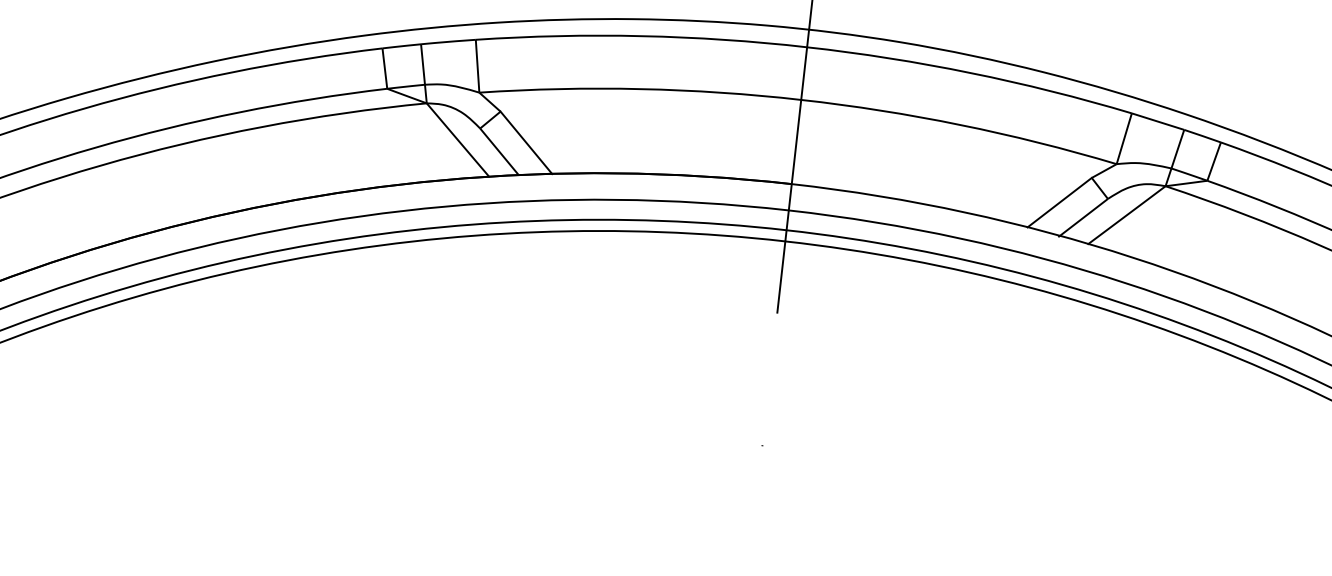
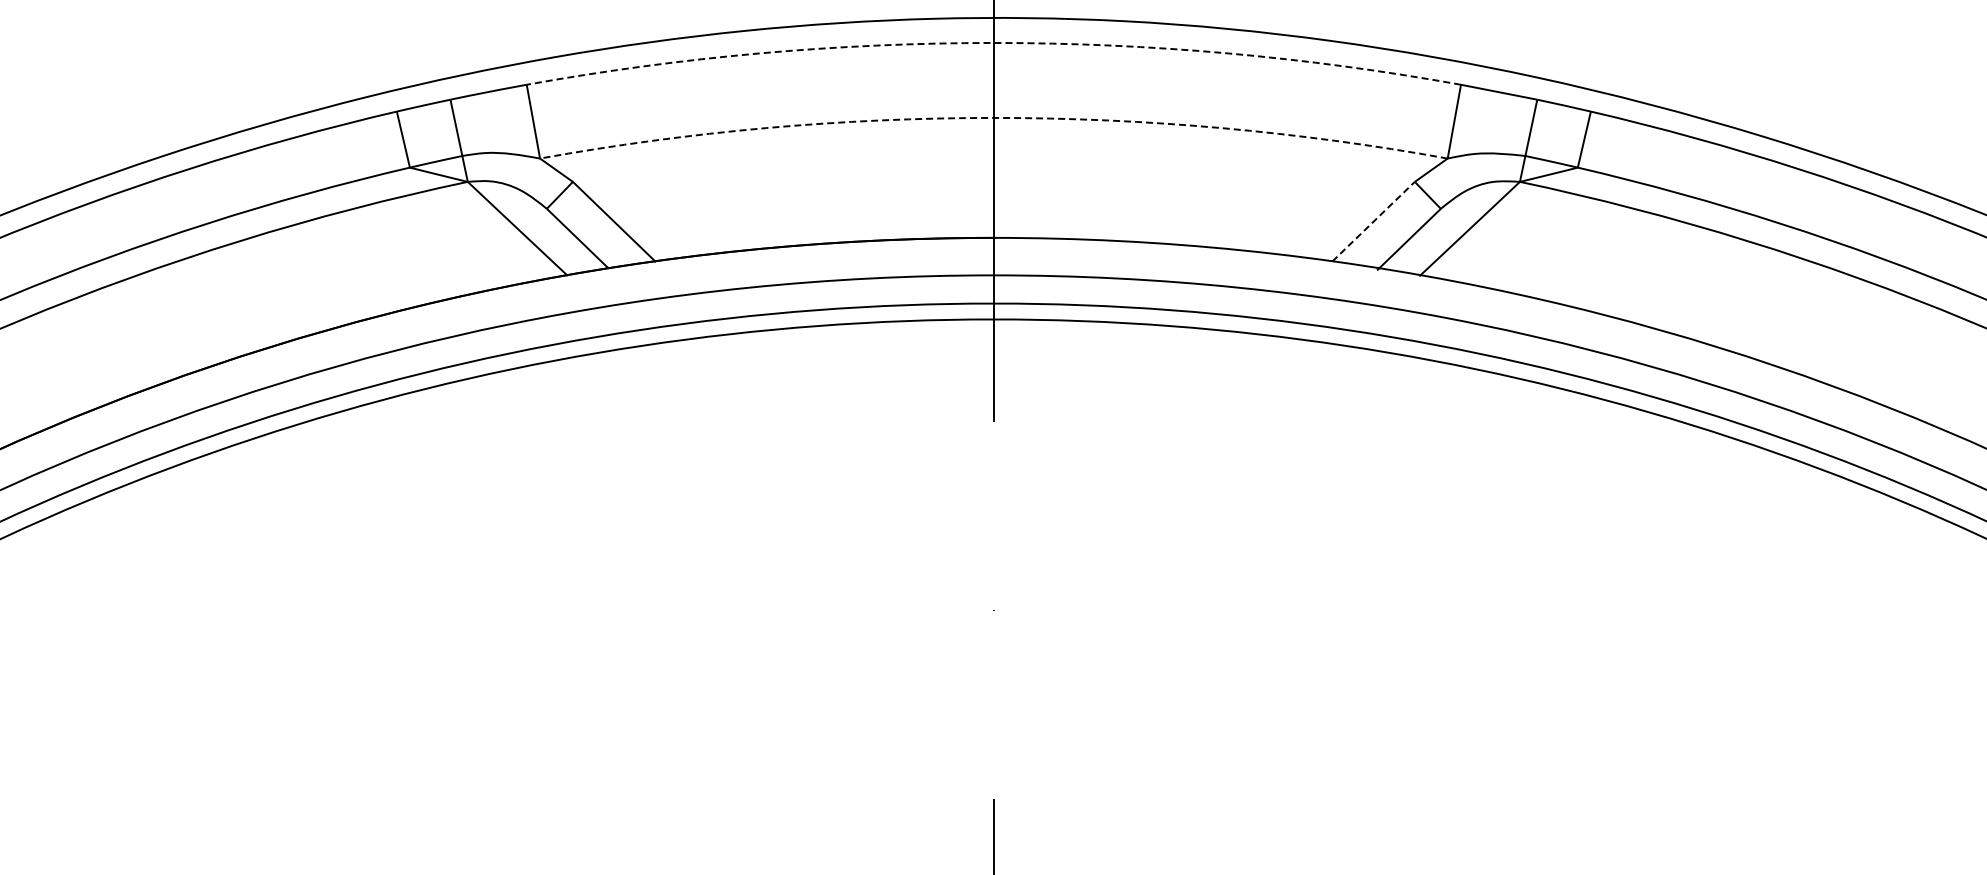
arc: (806, 46) -> (993, 42), solid -> dashed
arc: (800, 99) -> (993, 117), solid -> dashed
line: (1059, 202) -> (1373, 221), solid -> dashed

